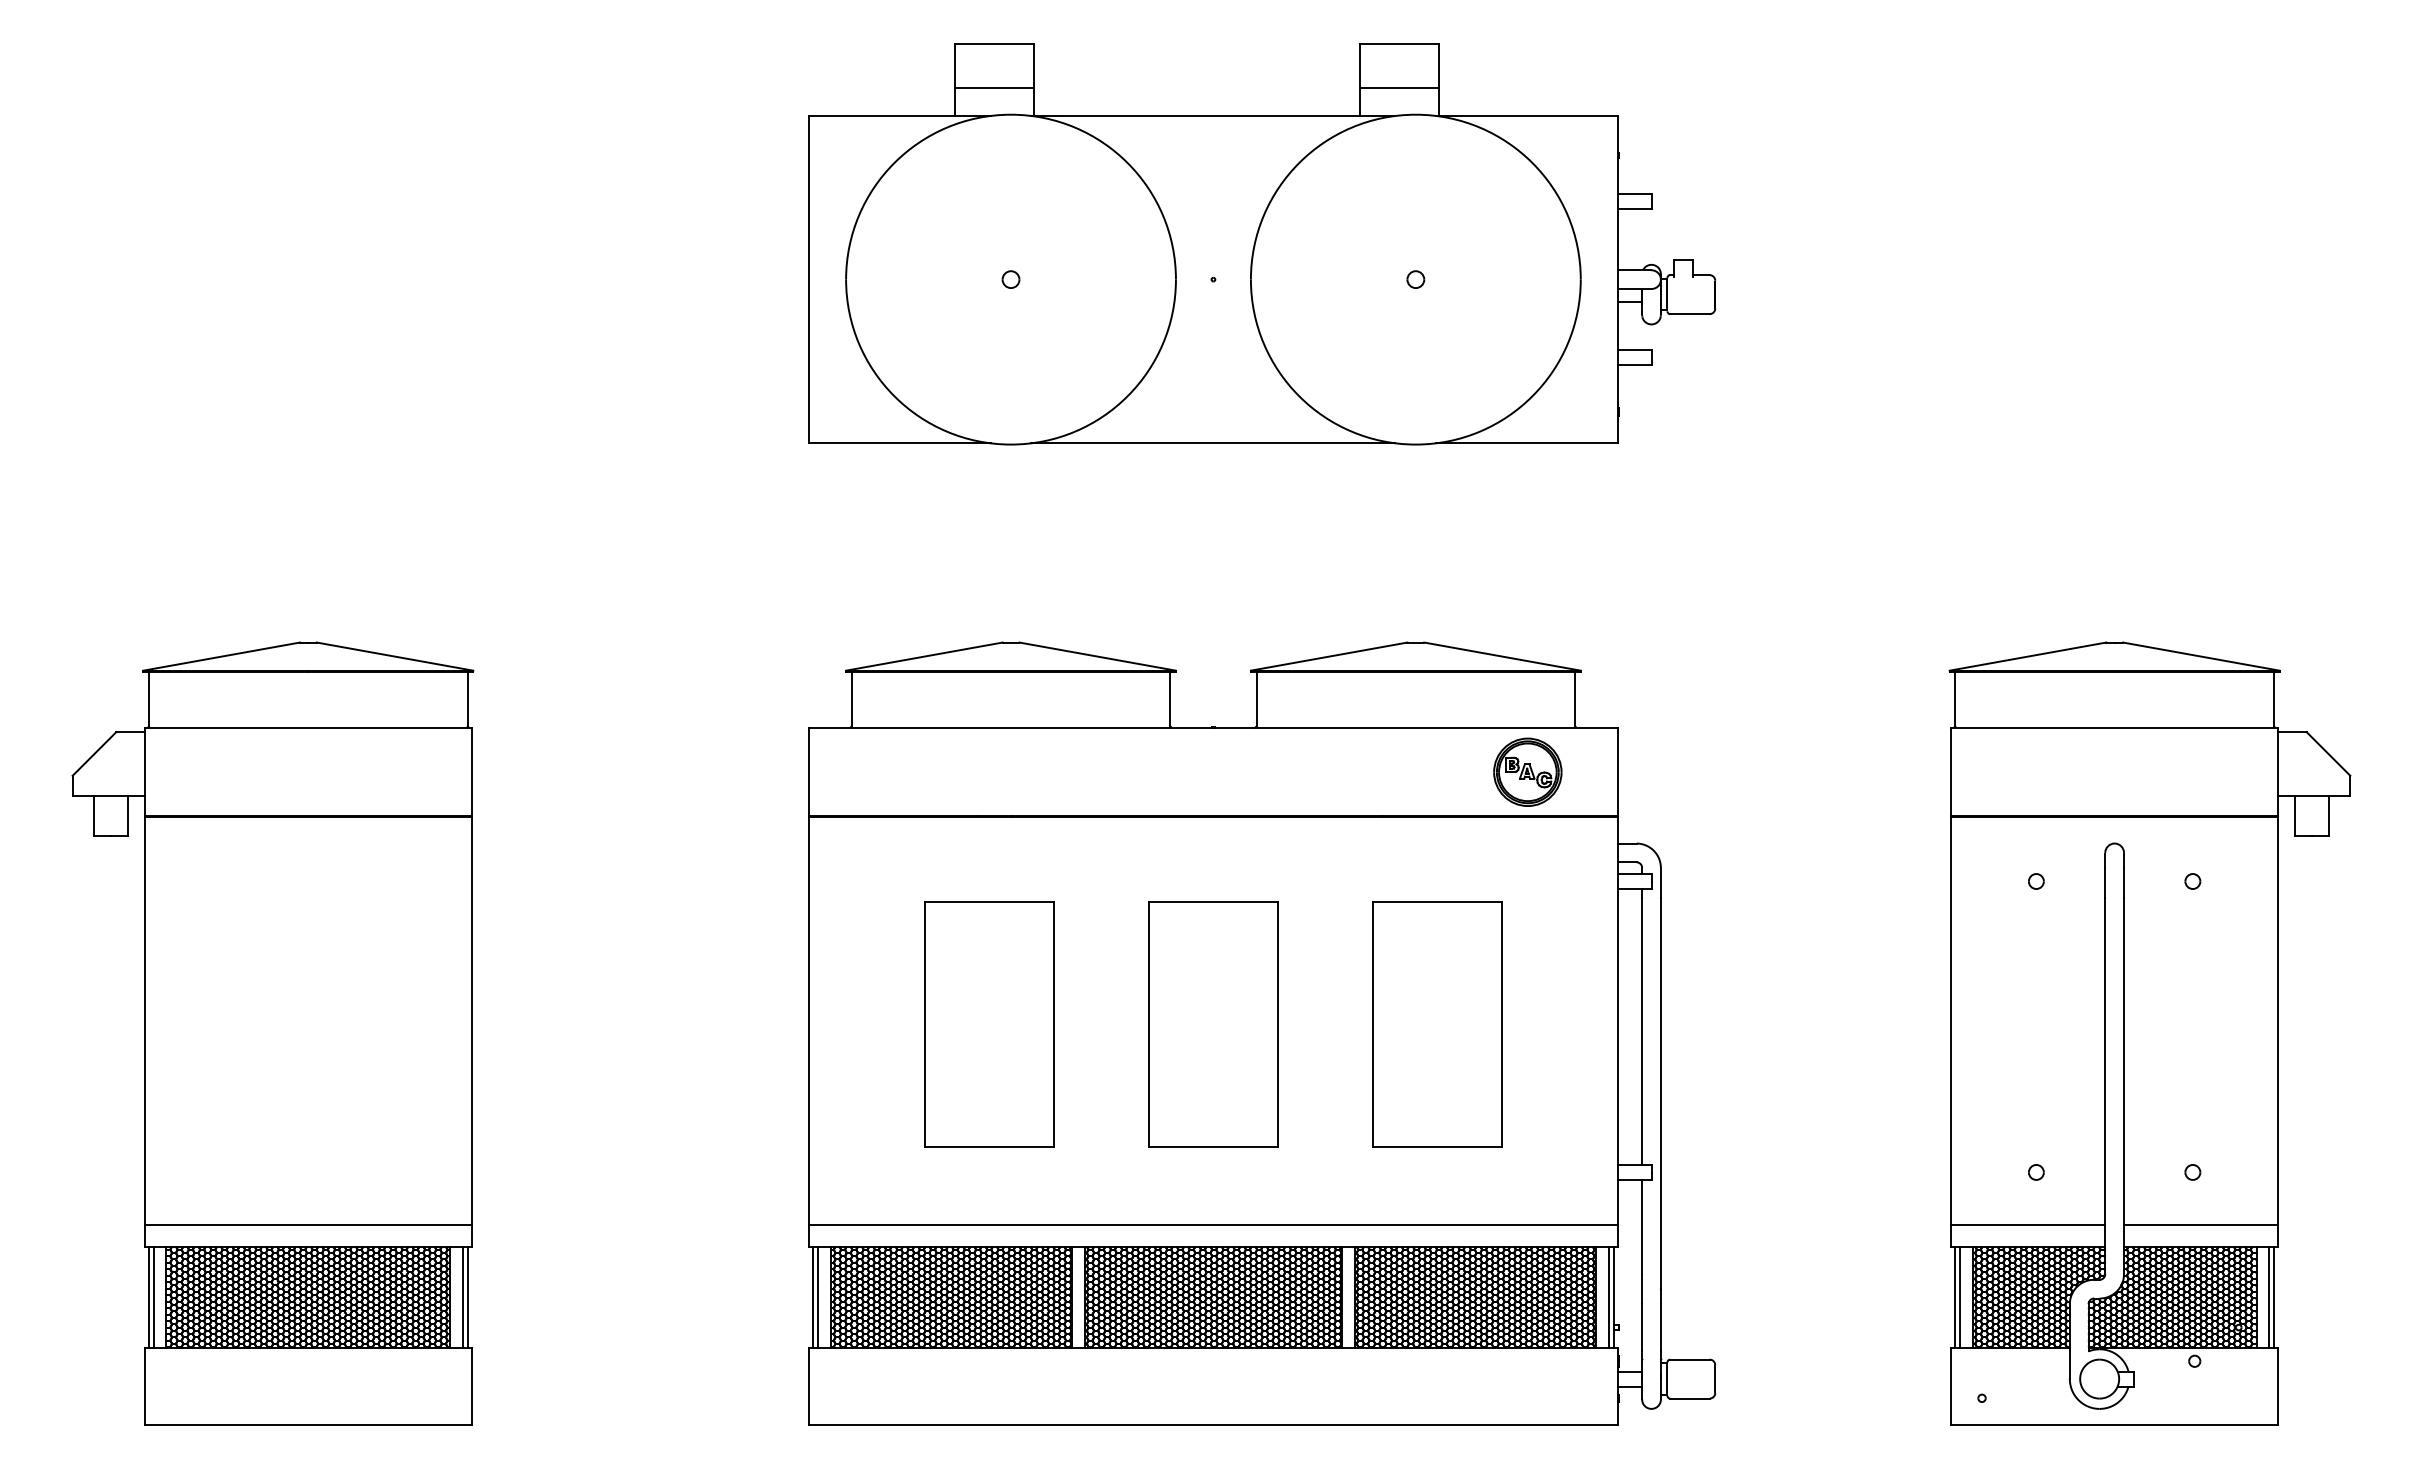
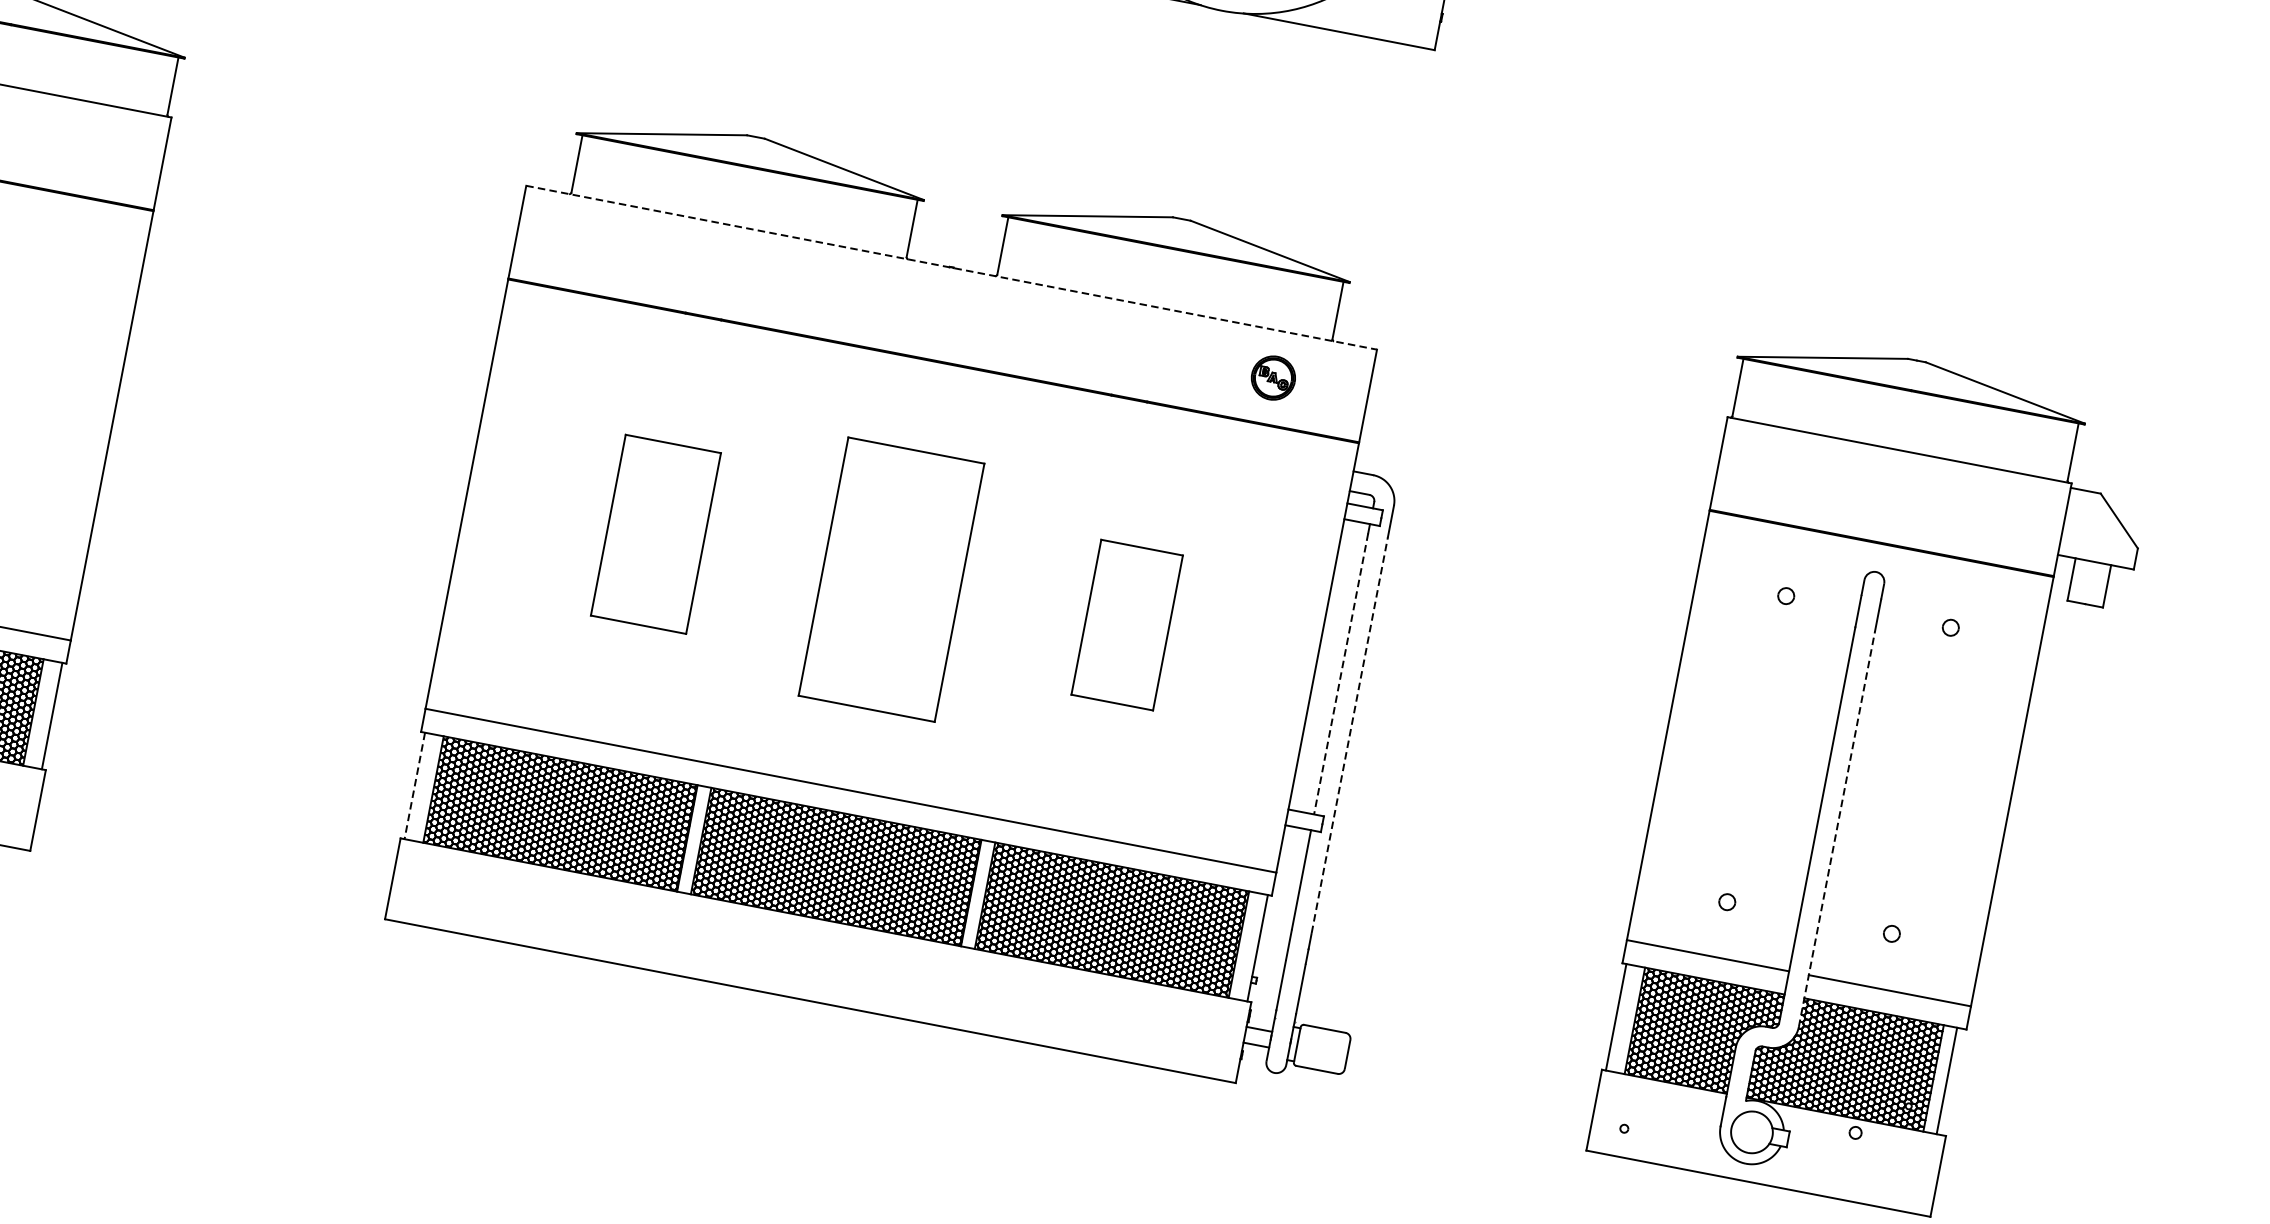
line: (1213, 727) -> (951, 267), solid -> dashed
part: (1527, 771) -> (1273, 377), size x0.6
part: (989, 1024) -> (655, 534), size x0.7
part: (1437, 1024) -> (1127, 625), size x0.6
line: (1642, 1031) -> (1341, 674), solid -> dashed
line: (1660, 1085) -> (1349, 734), solid -> dashed
line: (2124, 1085) -> (1837, 828), solid -> dashed
line: (462, 1297) -> (46, 714), removed
line: (812, 1297) -> (414, 785), solid -> dashed
line: (817, 1297) -> (419, 786), removed
line: (1608, 1297) -> (1251, 947), removed
line: (1960, 1297) -> (1622, 1018), removed
line: (2274, 1297) -> (1952, 1081), removed

